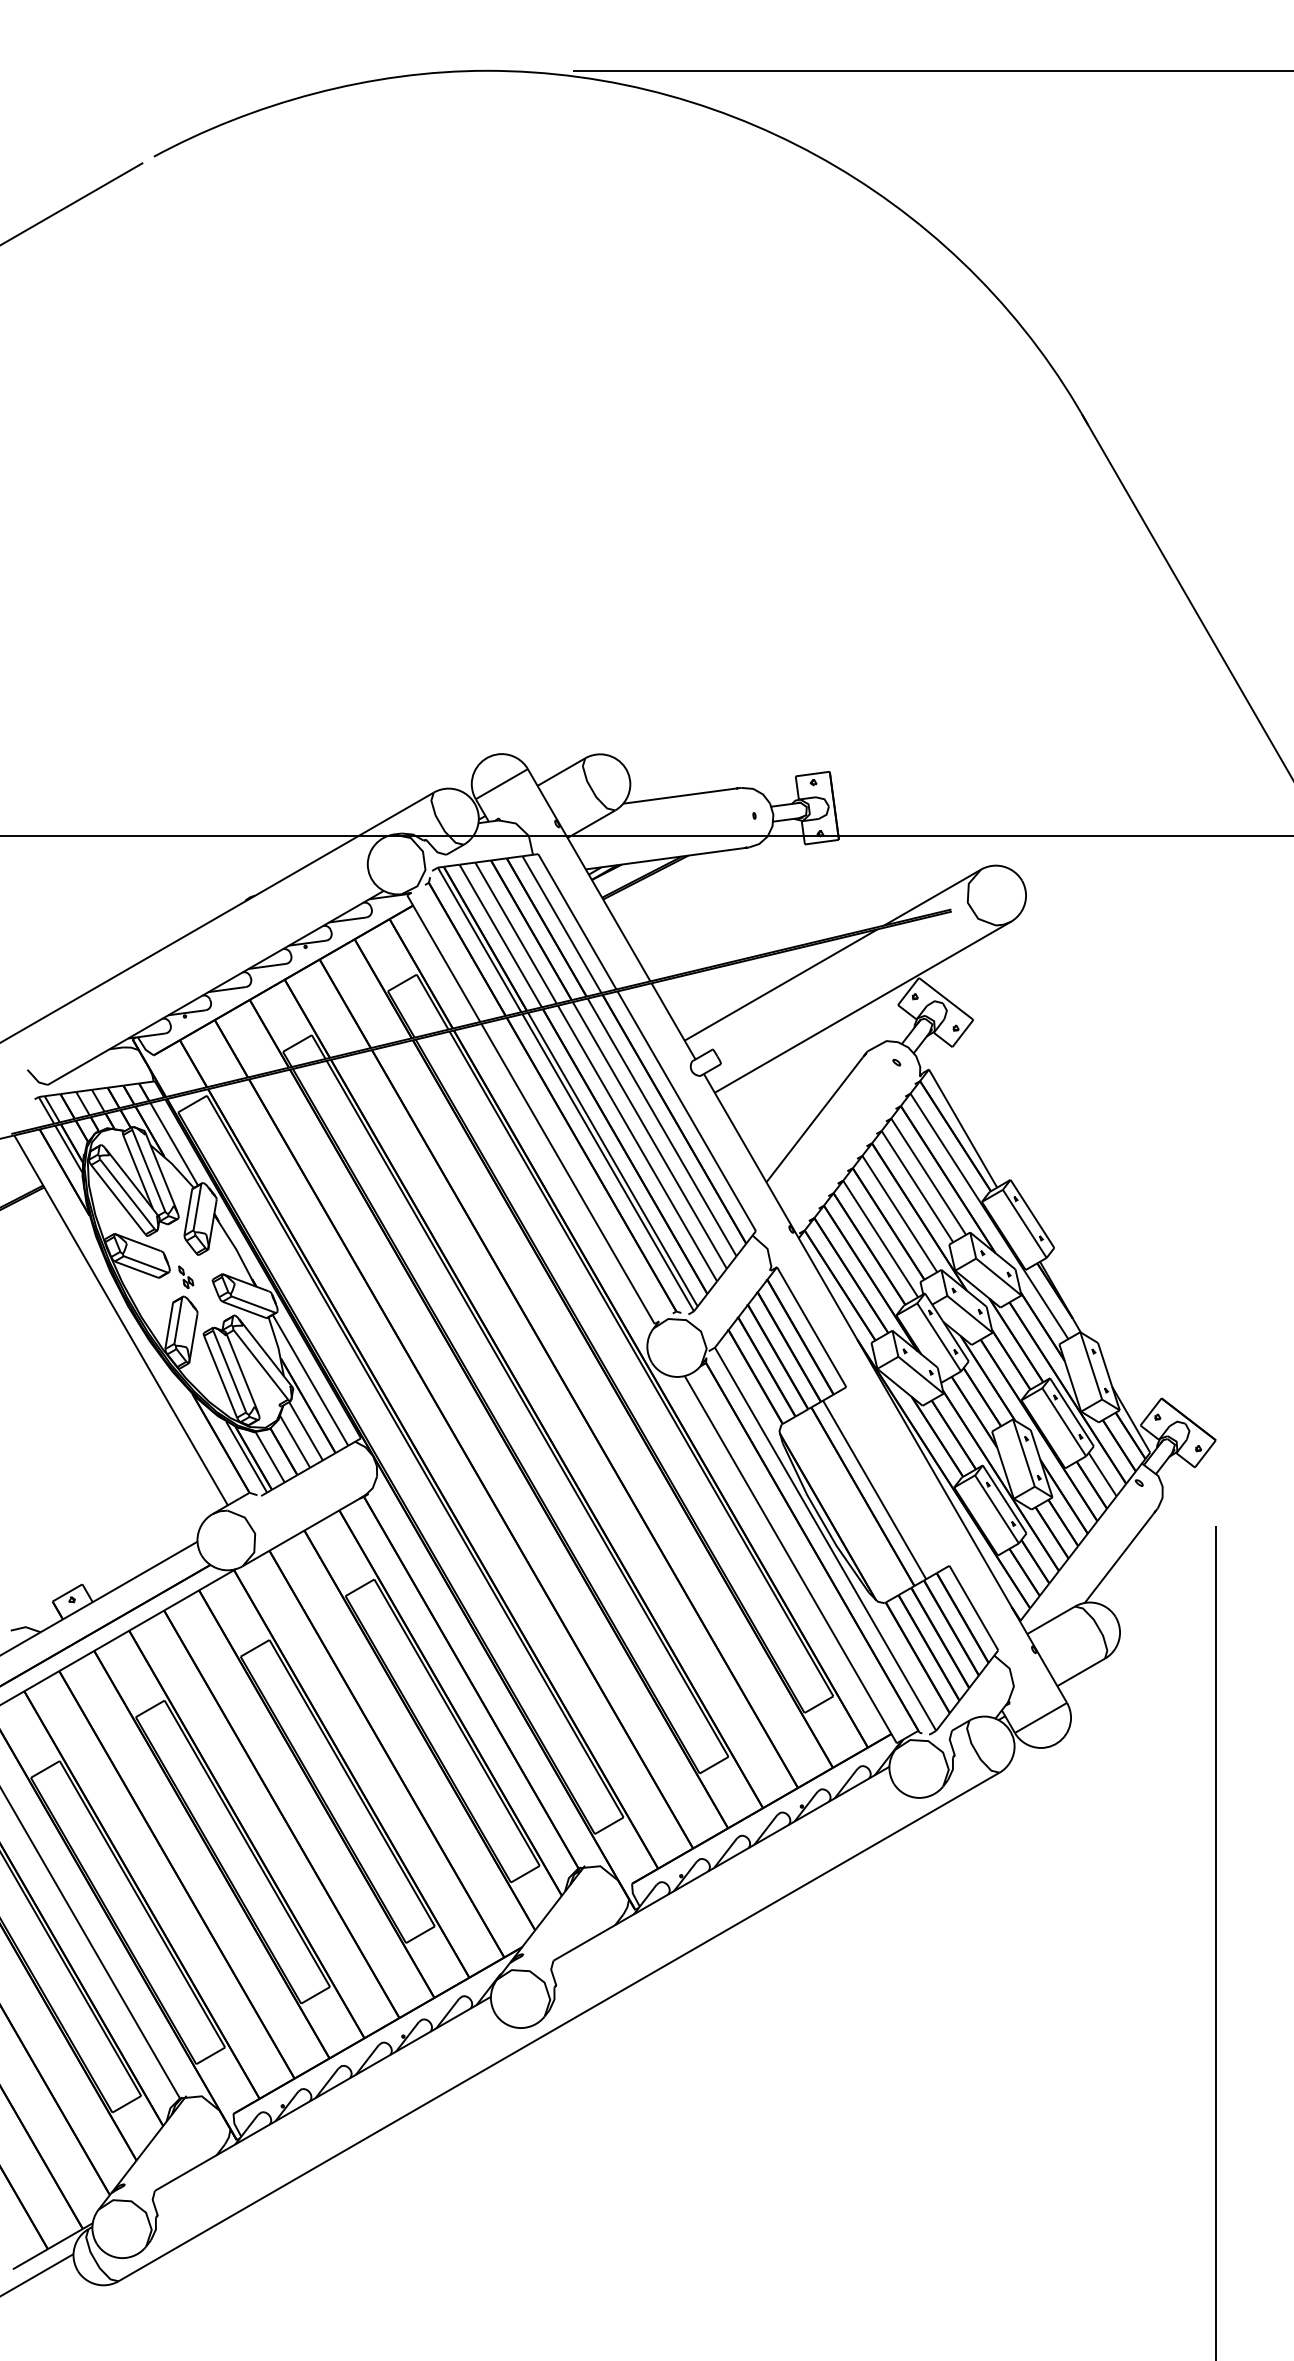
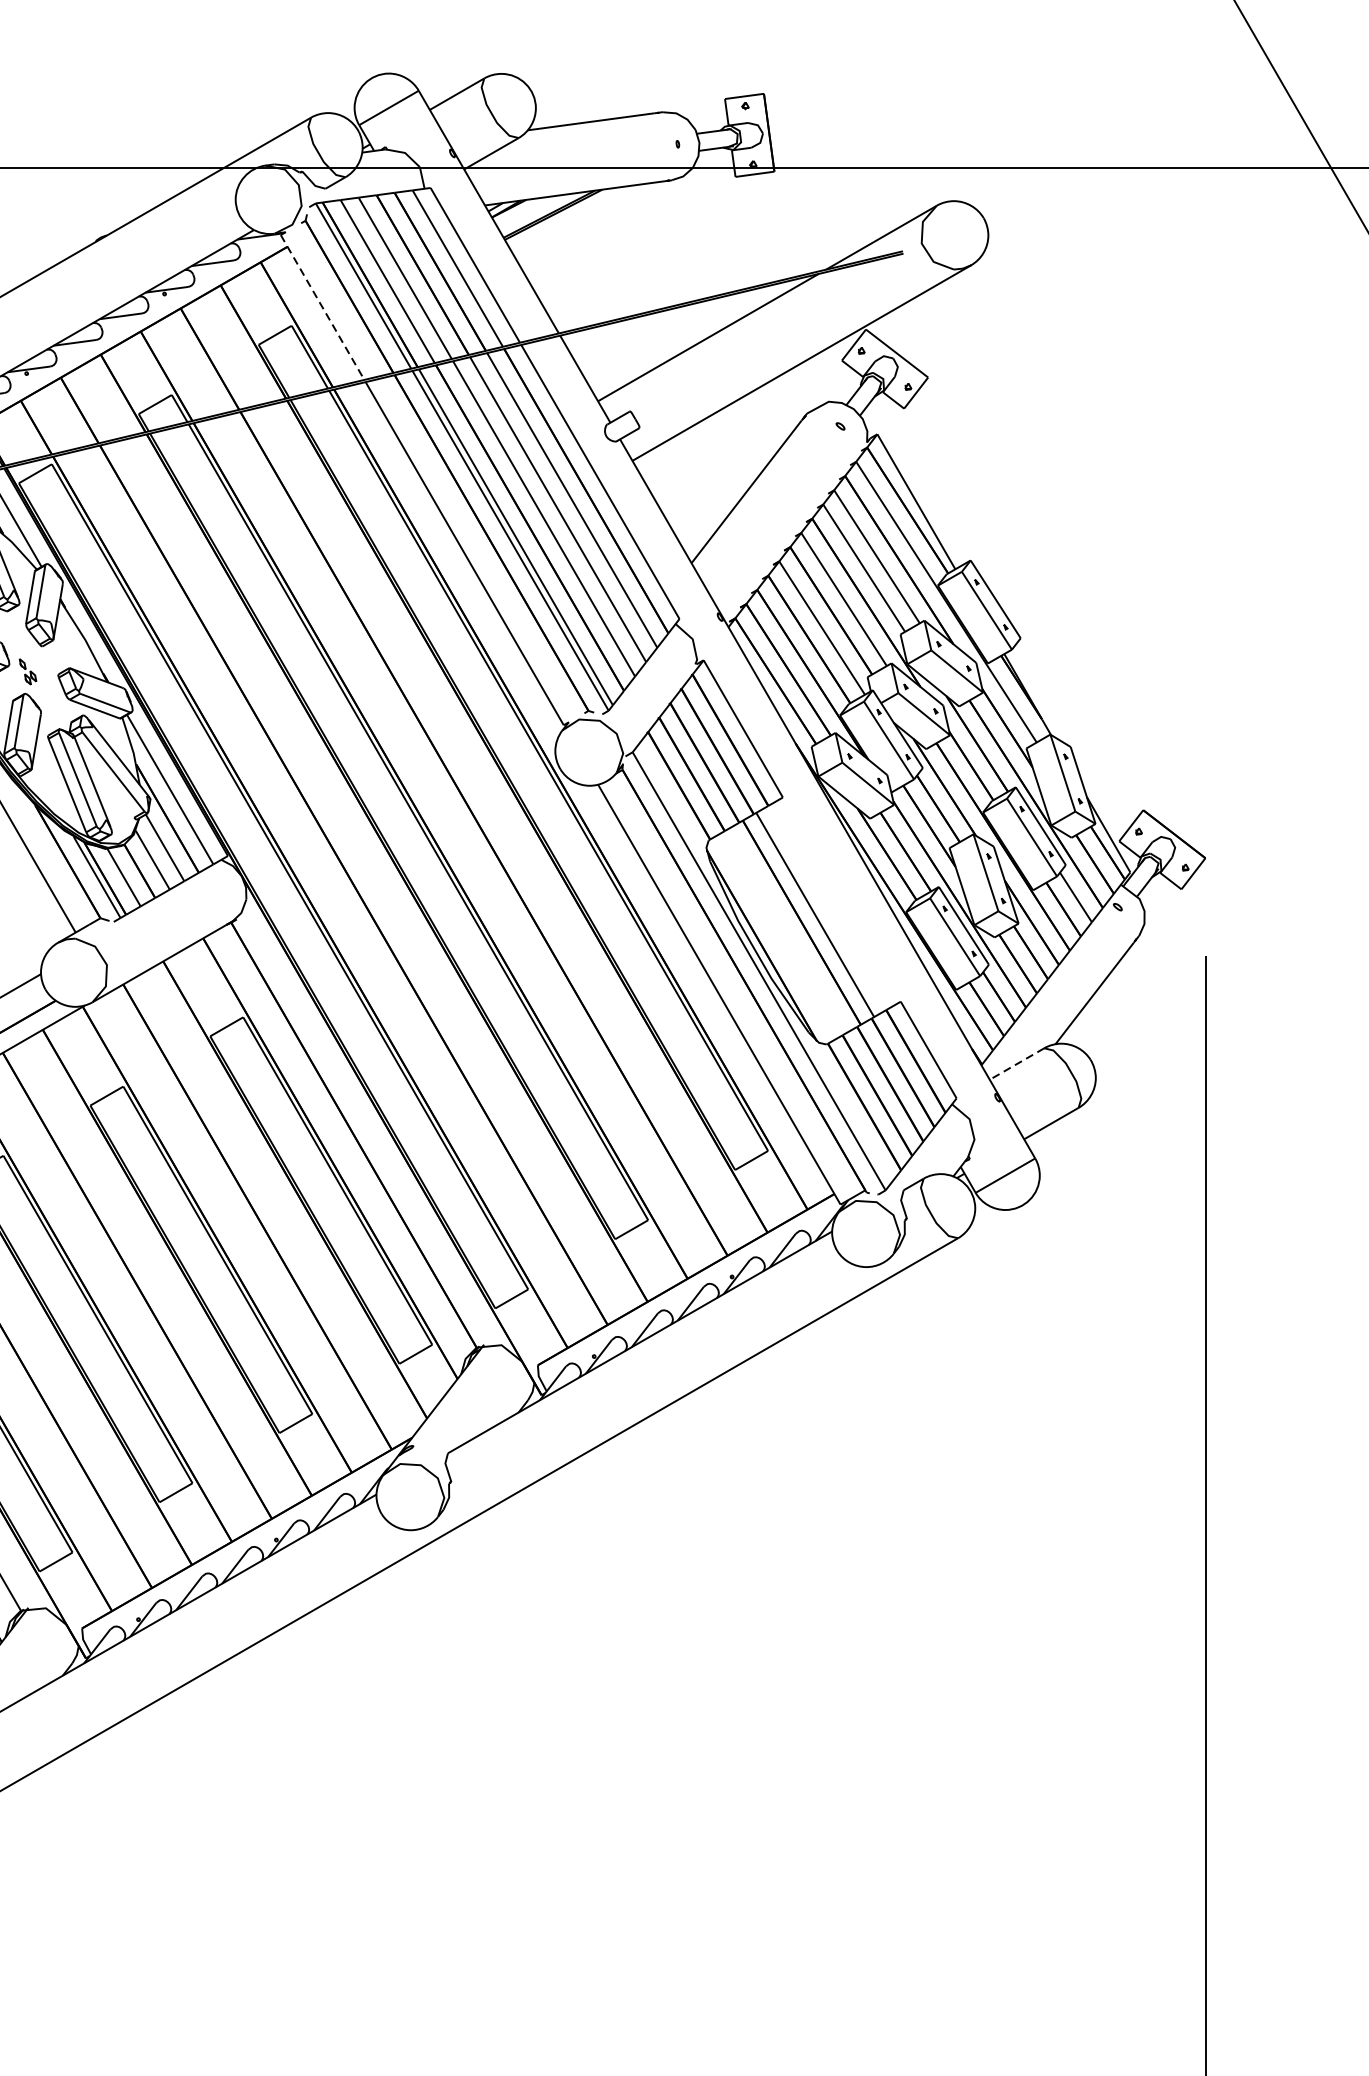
line: (444, 959) -> (323, 308), solid -> dashed
line: (1051, 1620) -> (1017, 1064), solid -> dashed

